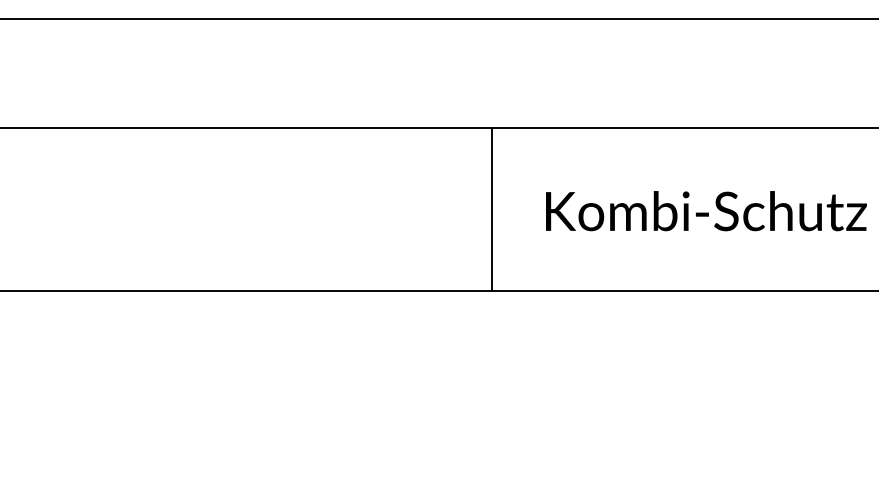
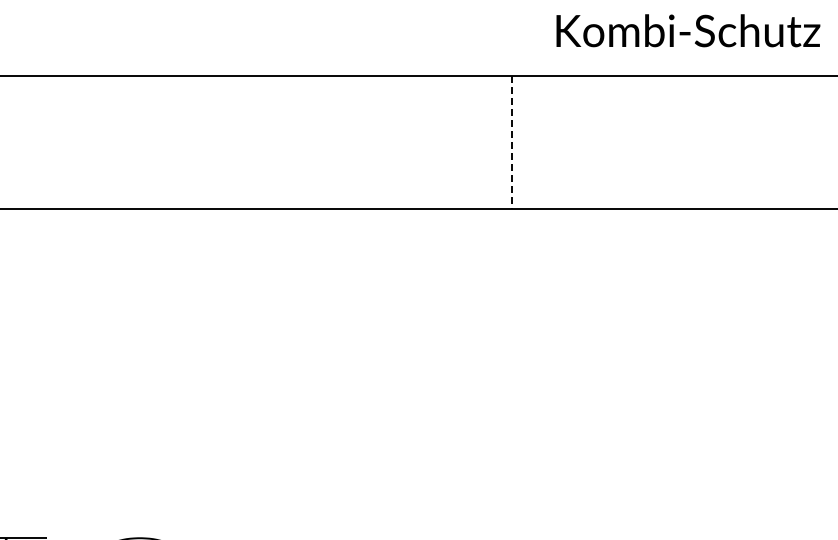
line: (491, 209) -> (511, 142), solid -> dashed
text: (706, 210) -> (688, 30), moved

